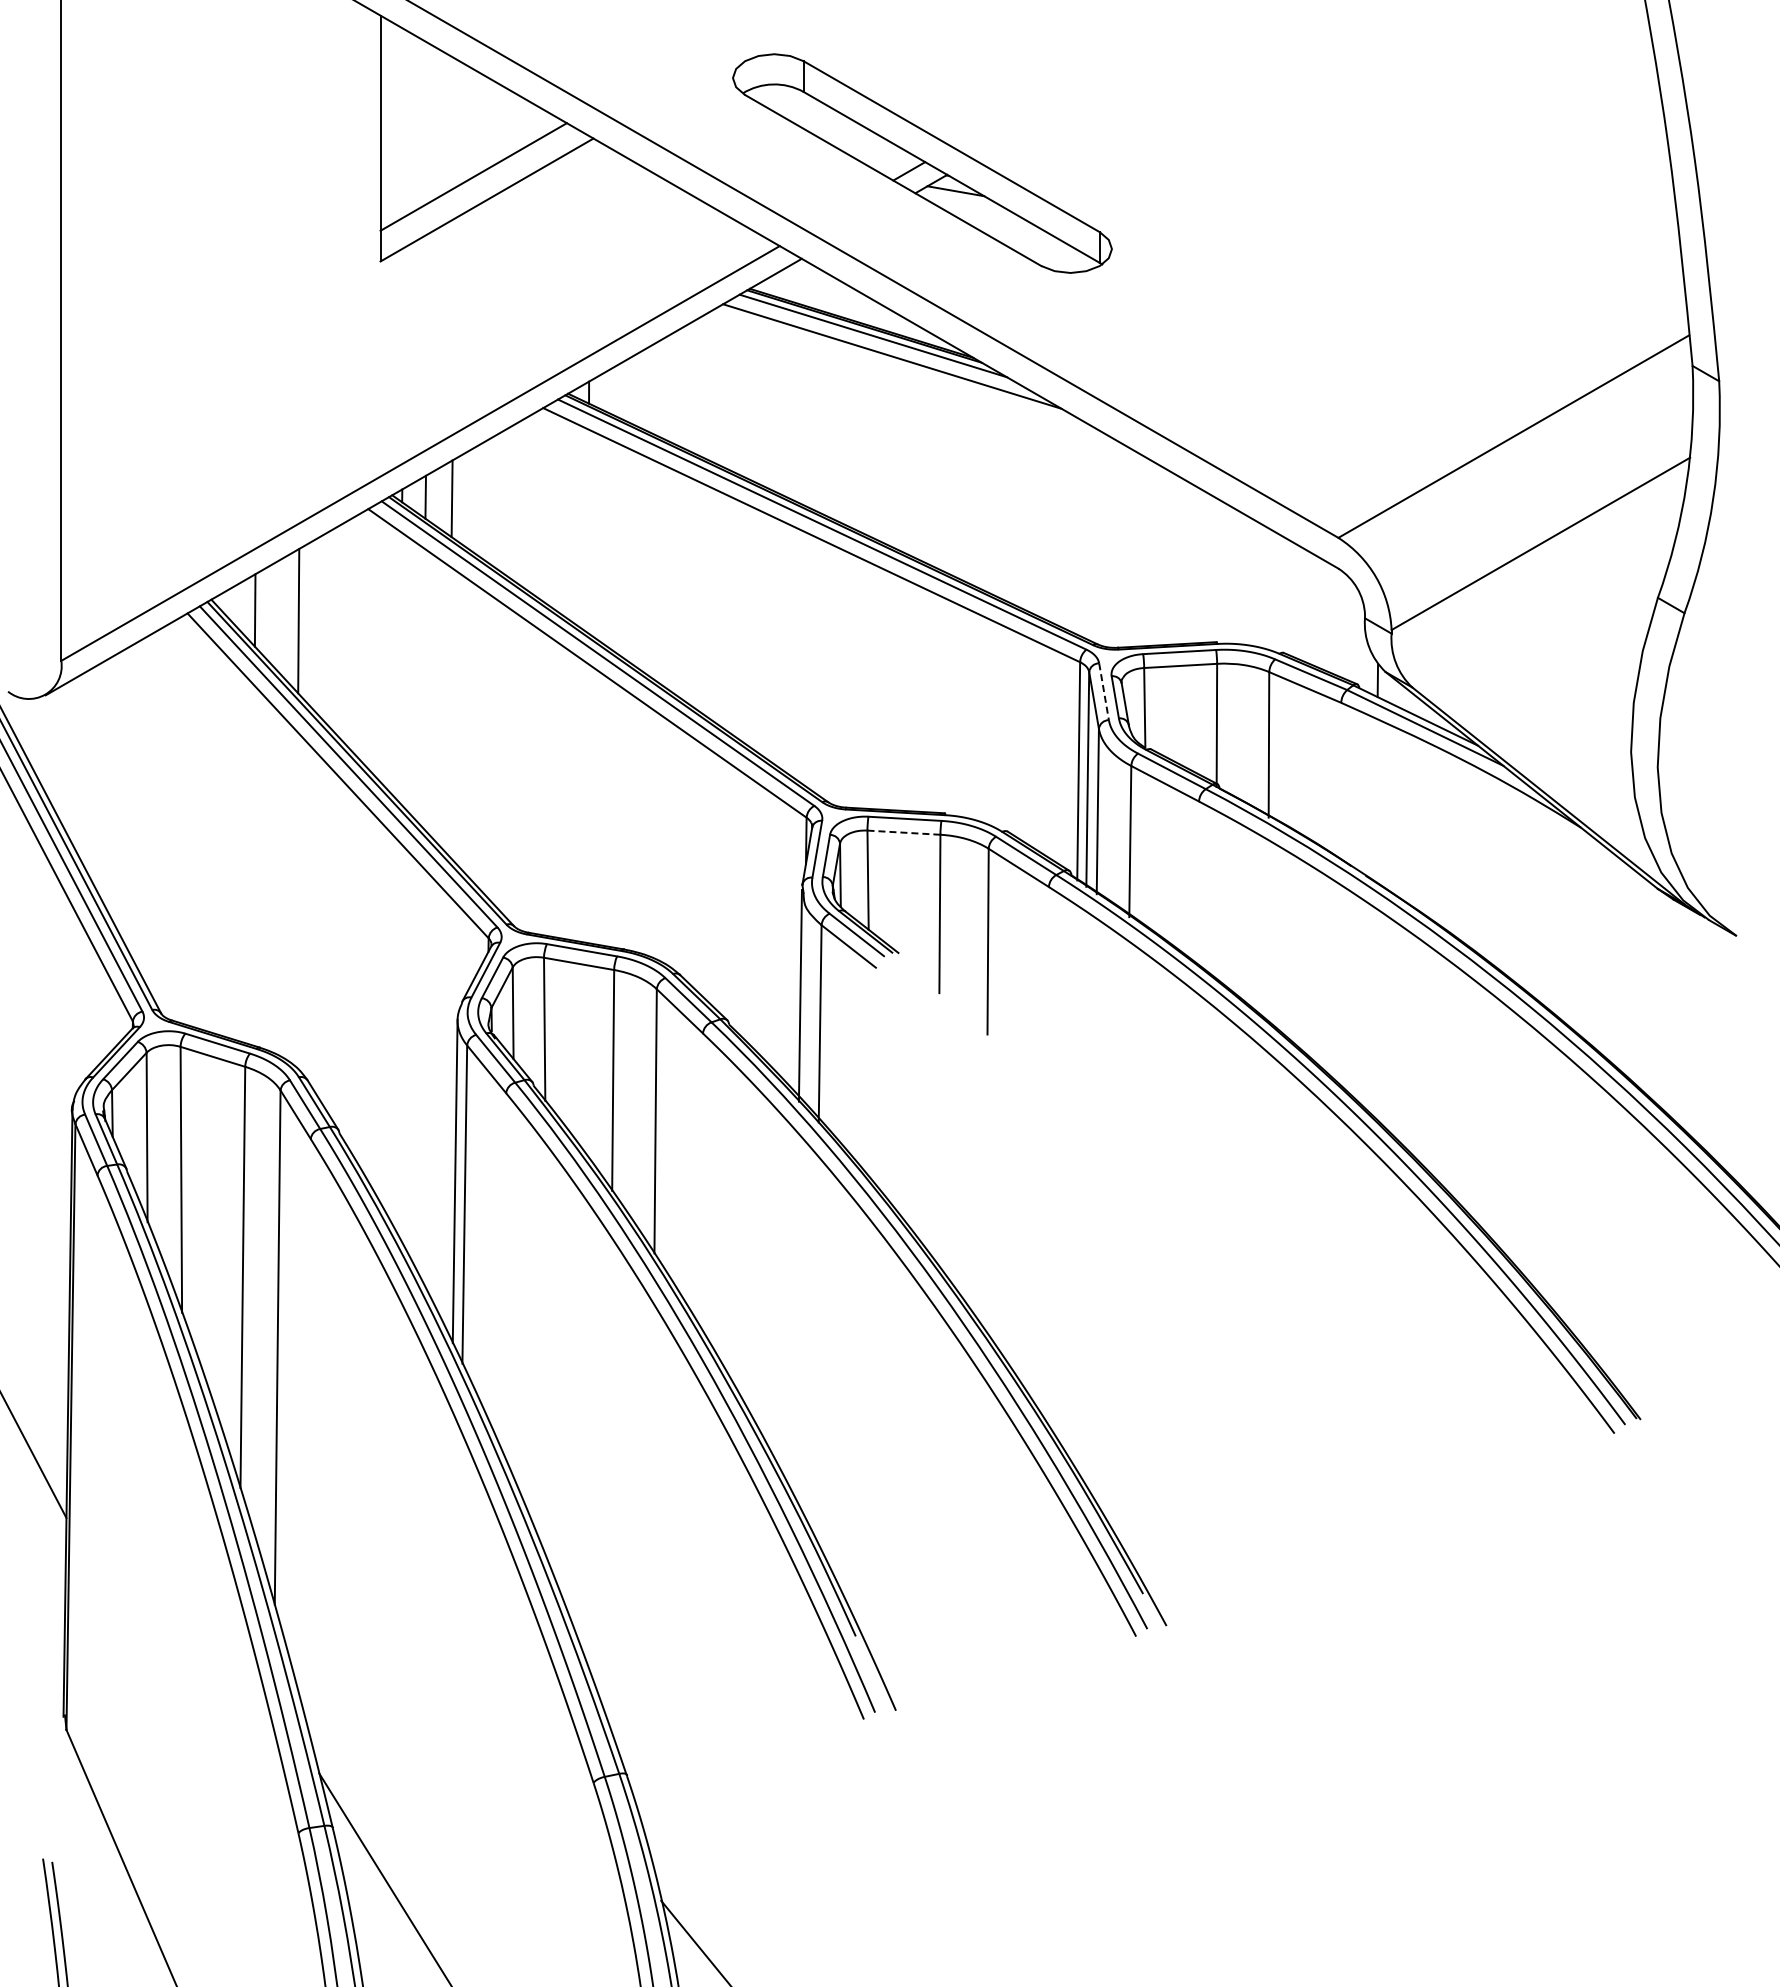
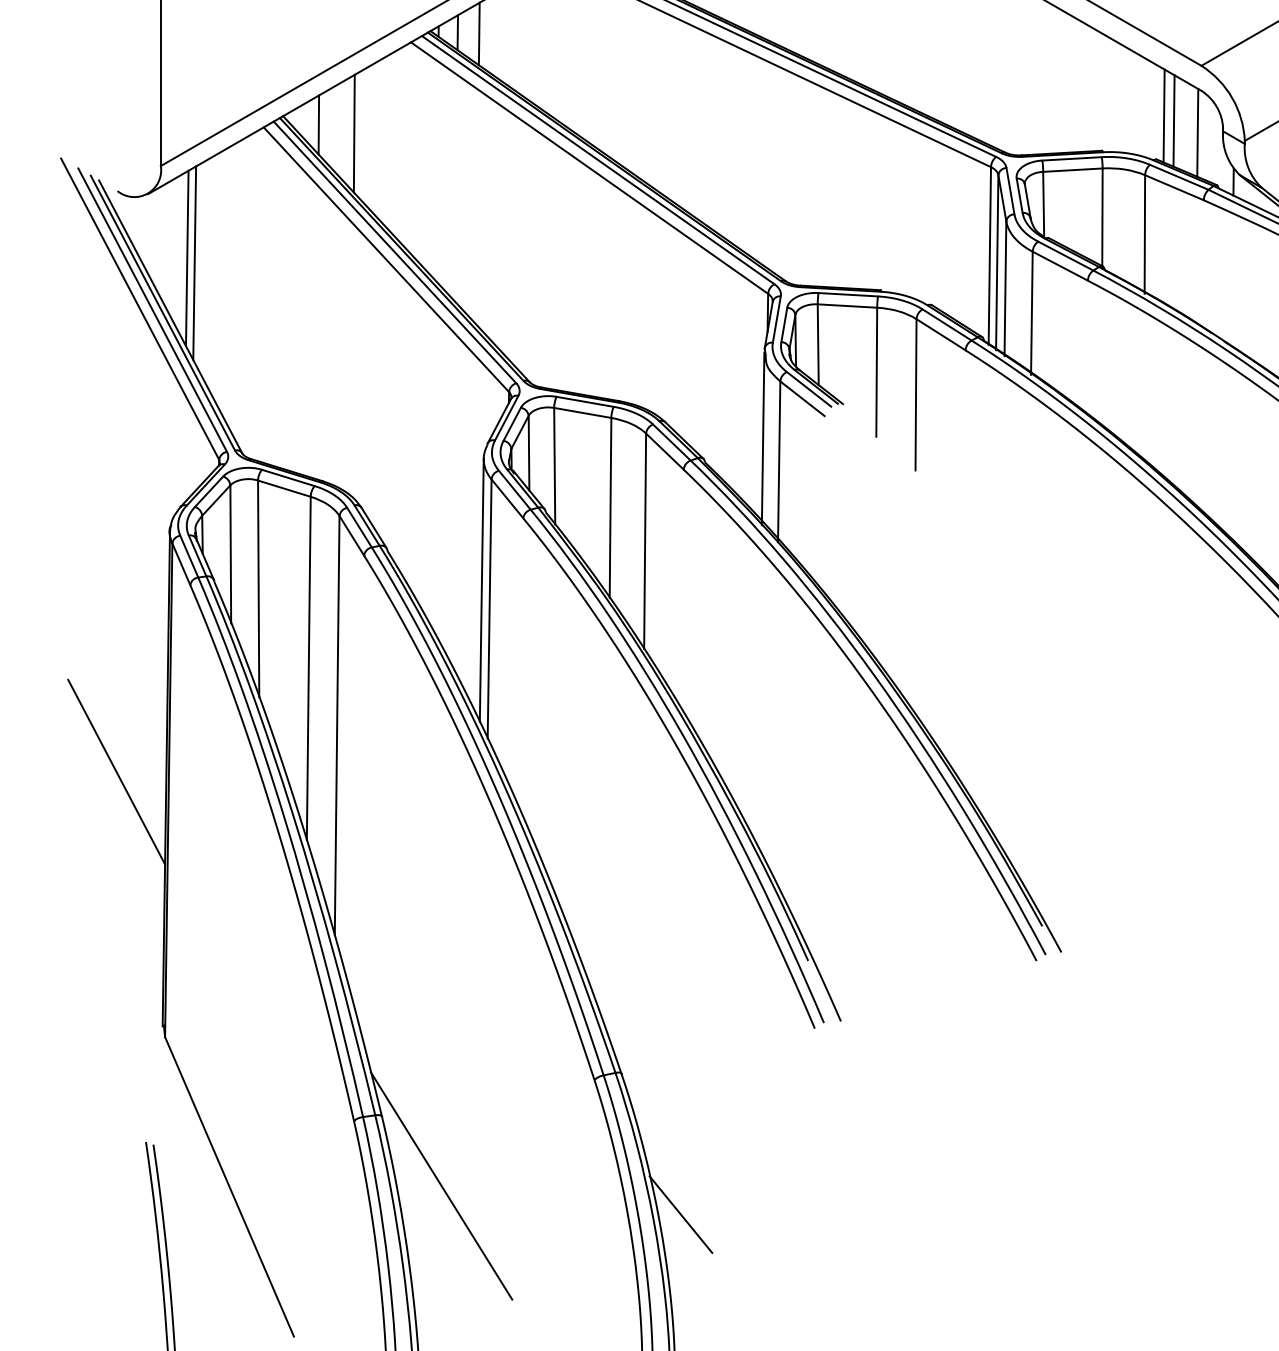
line: (1292, 599) -> (1164, 116), added
line: (1304, 605) -> (1173, 120), added
line: (1333, 620) -> (1197, 133), added
line: (1104, 691) -> (1010, 191), dashed -> solid
line: (93, 773) -> (187, 257), added
line: (102, 779) -> (194, 262), added
line: (903, 832) -> (847, 305), dashed -> solid

